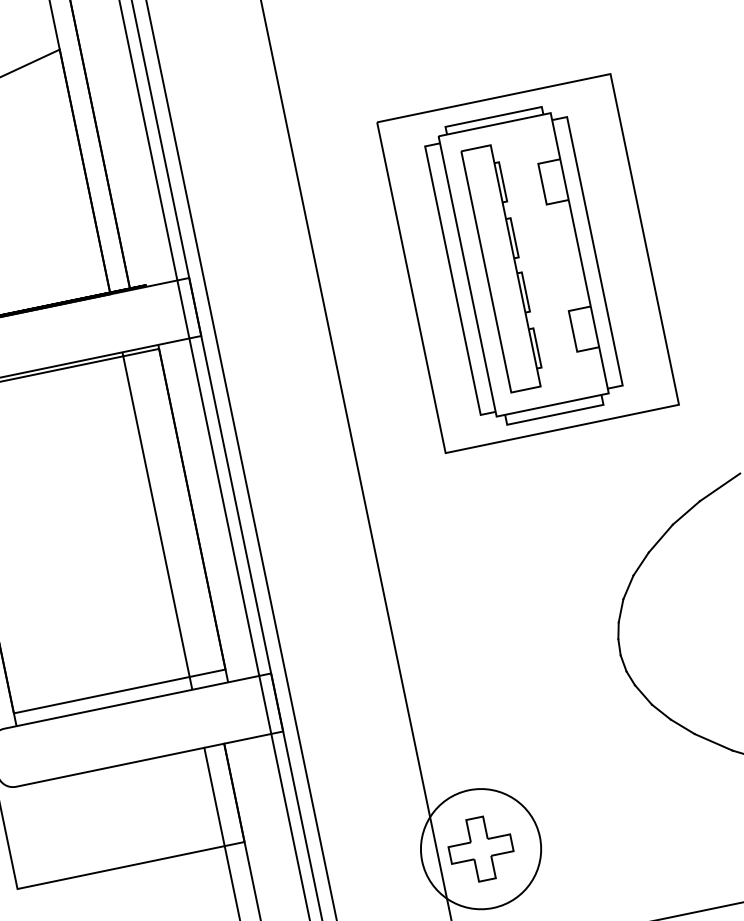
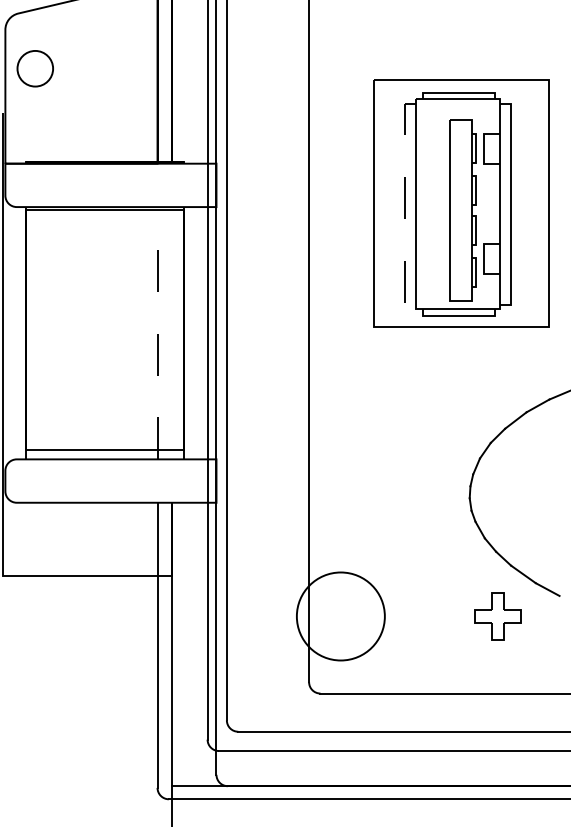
part: (502, 268) -> (462, 210), moved
line: (453, 281) -> (405, 205), solid -> dashed
line: (157, 520) -> (157, 332), solid -> dashed
part: (480, 849) -> (497, 616), moved

